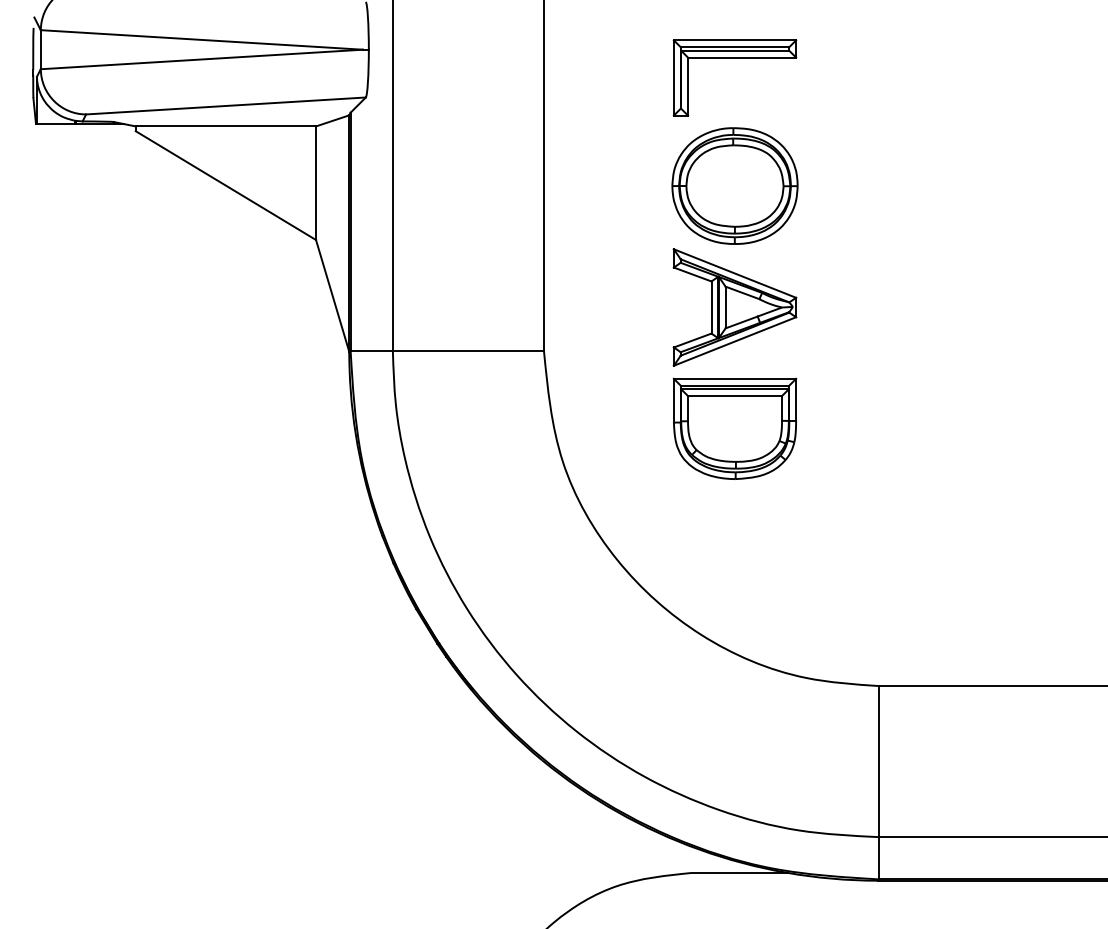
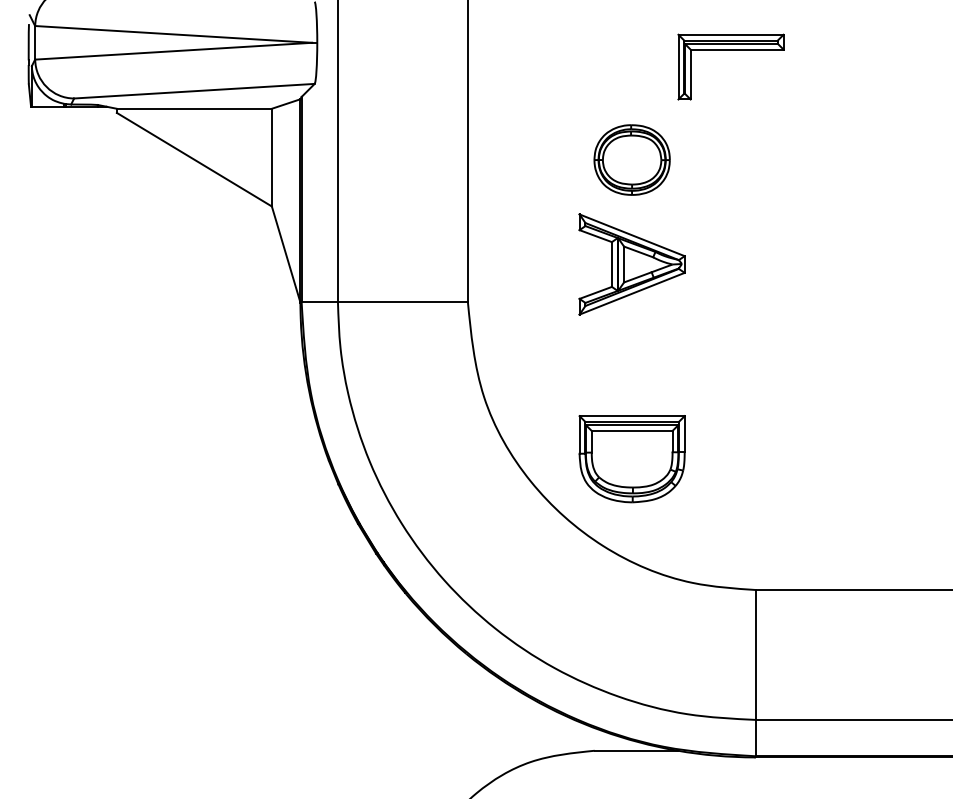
part: (734, 58) -> (730, 50), moved
part: (734, 185) -> (631, 159), size x0.7
part: (734, 428) -> (631, 458), moved

